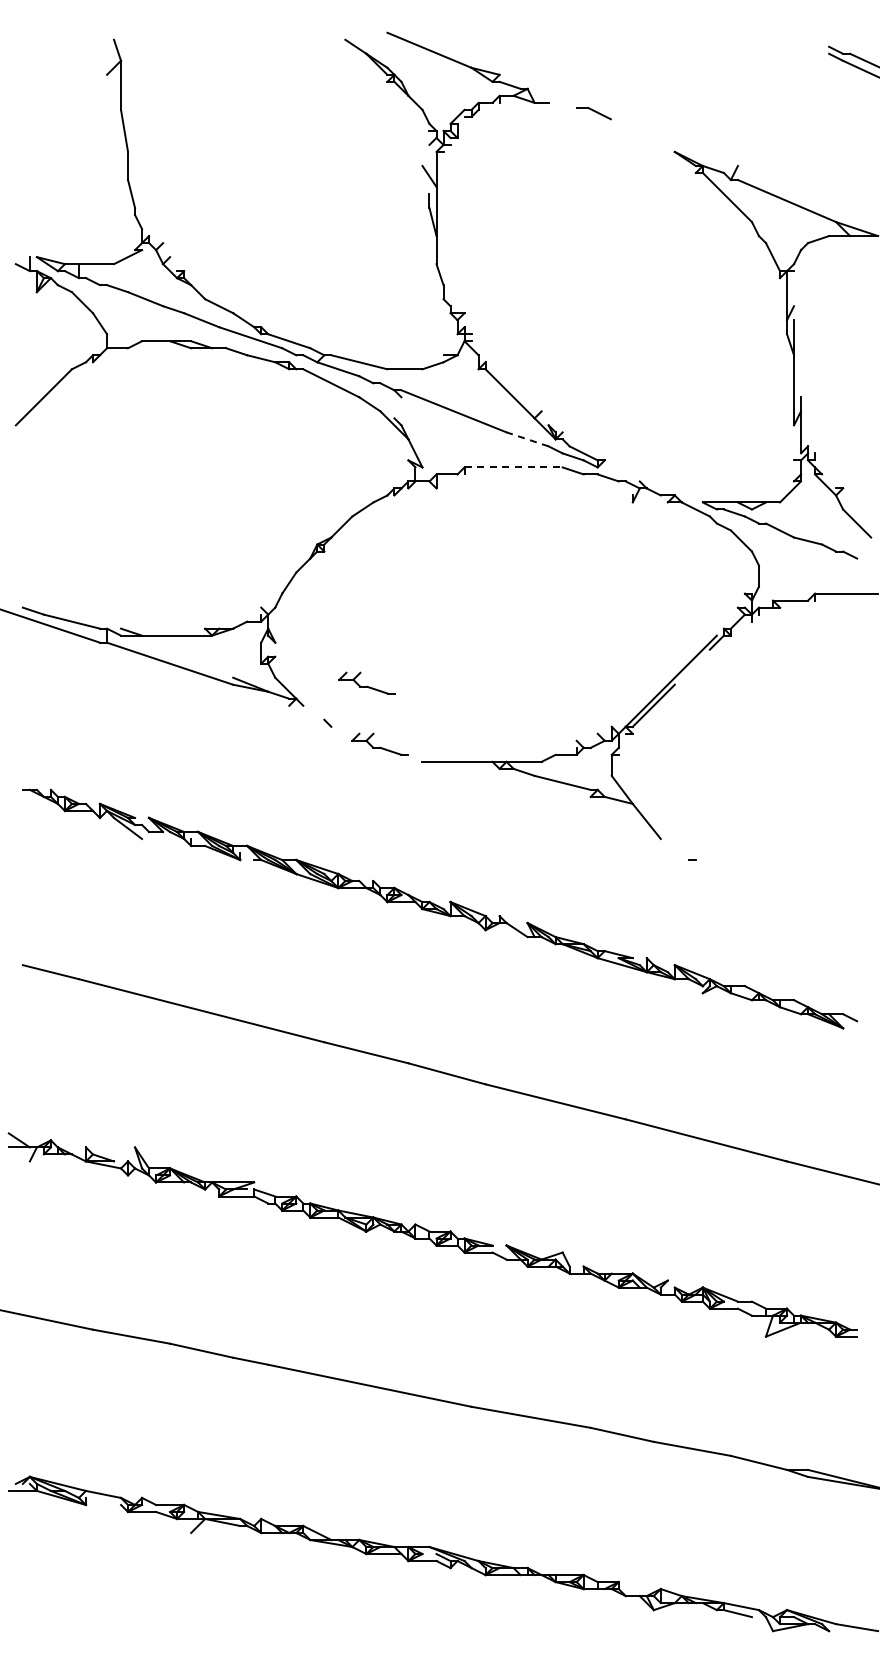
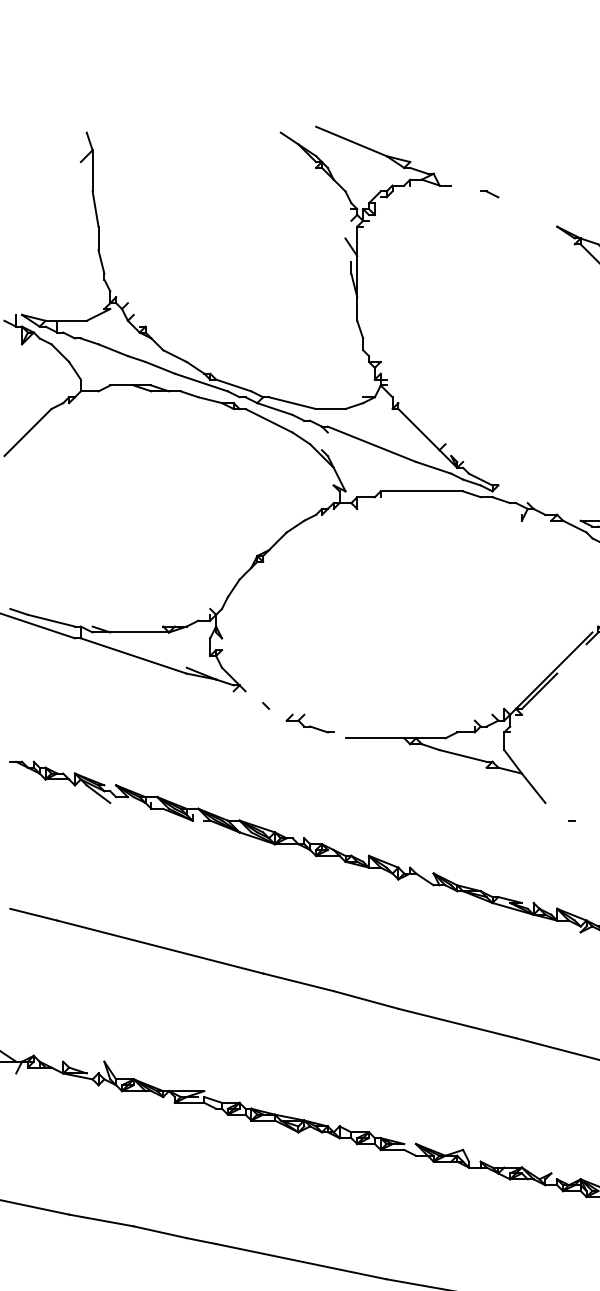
part: (594, 112) -> (489, 193), size x0.62
line: (527, 439) -> (433, 467), dashed -> solid
line: (514, 467) -> (422, 491), dashed -> solid
part: (366, 682) -> (298, 671), removed

